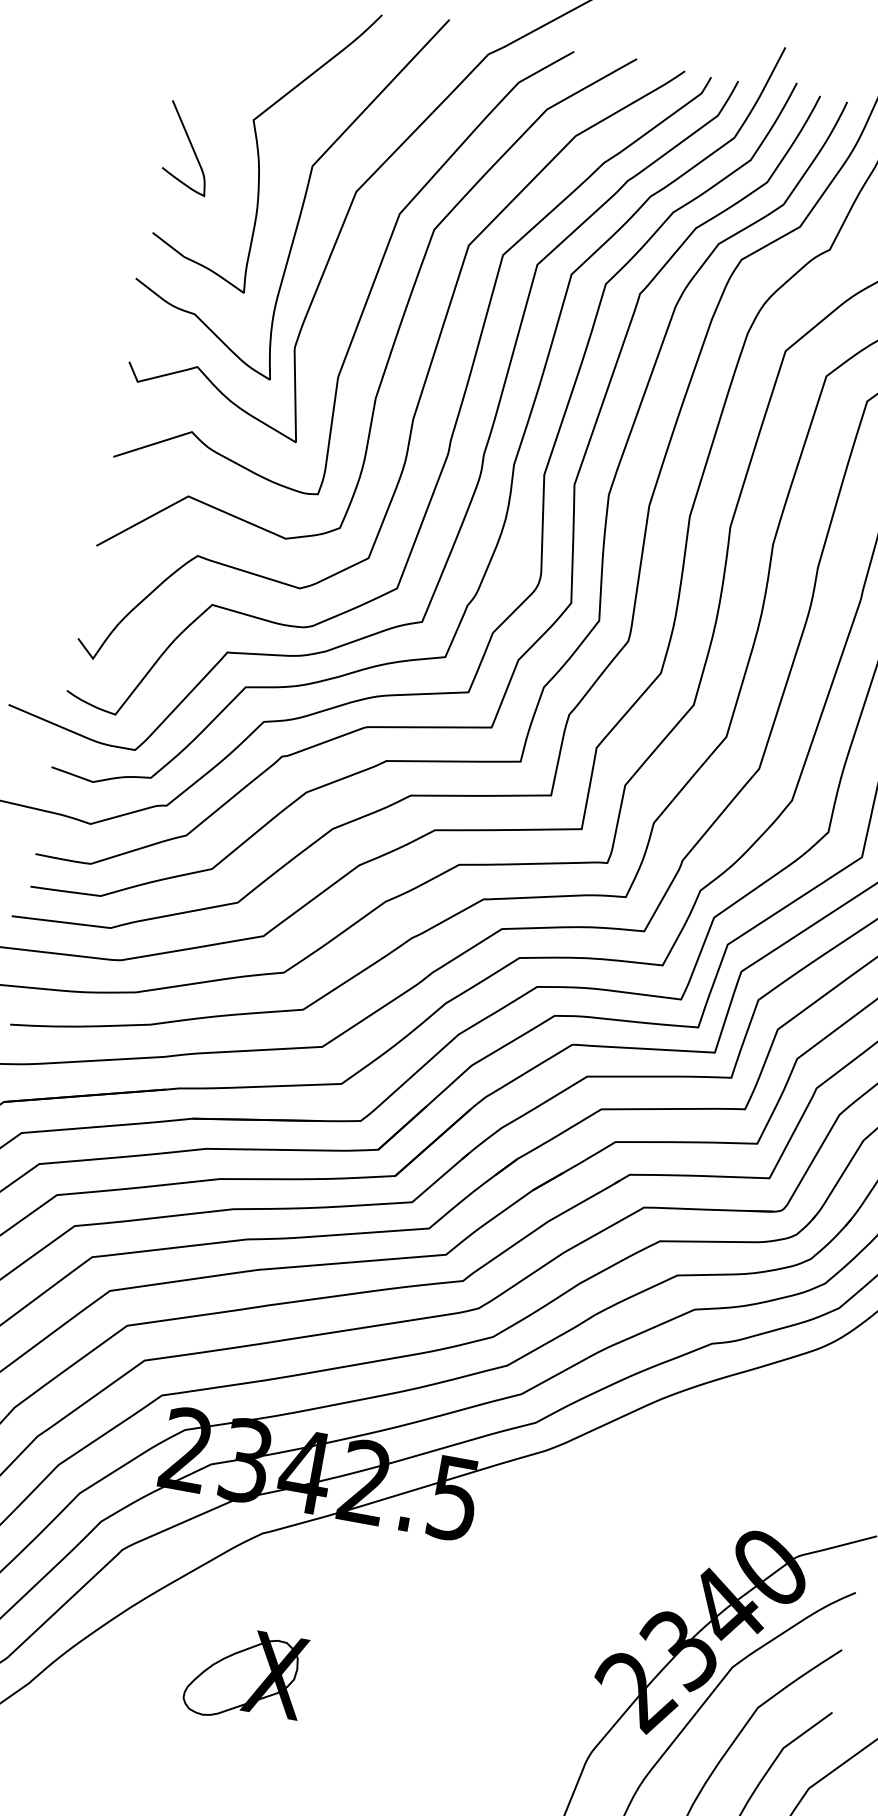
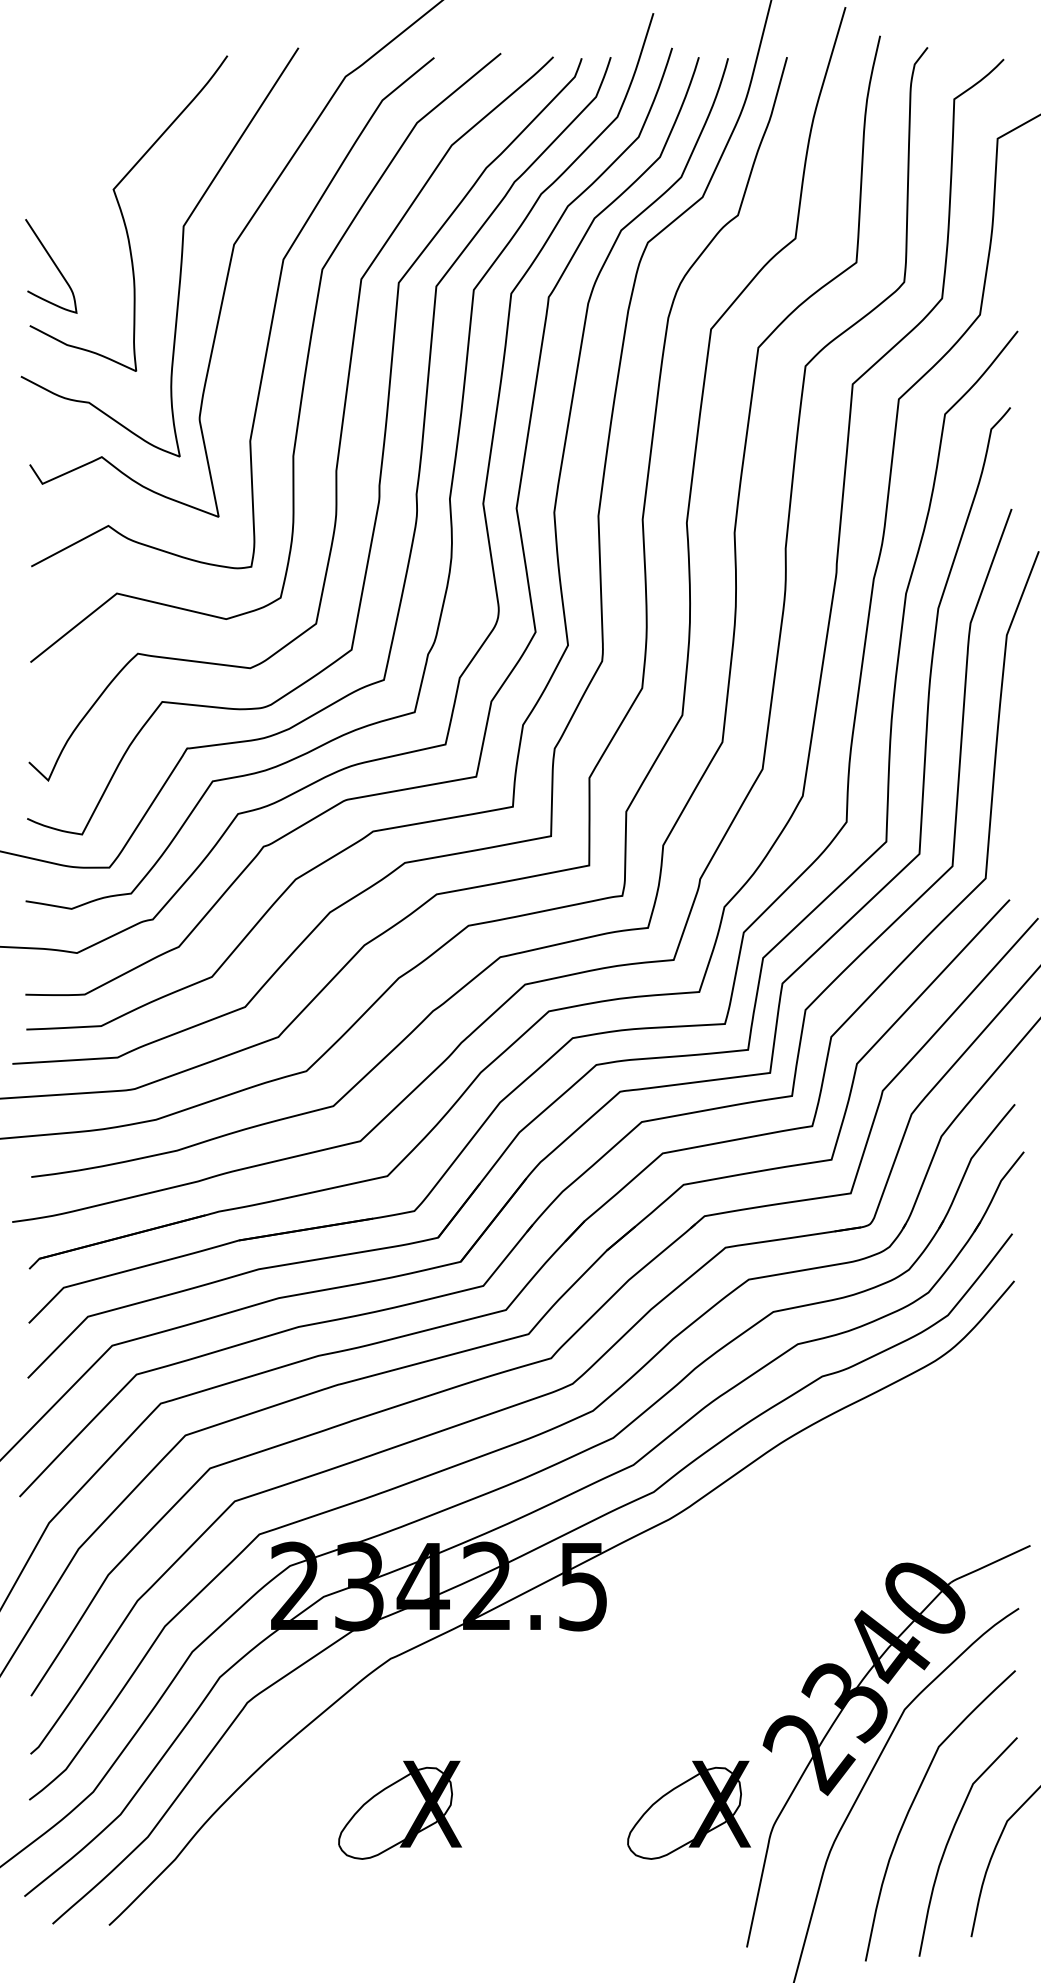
curve: (191, 148) -> (54, 265), moved
part: (514, 1723) -> (688, 1809), added

